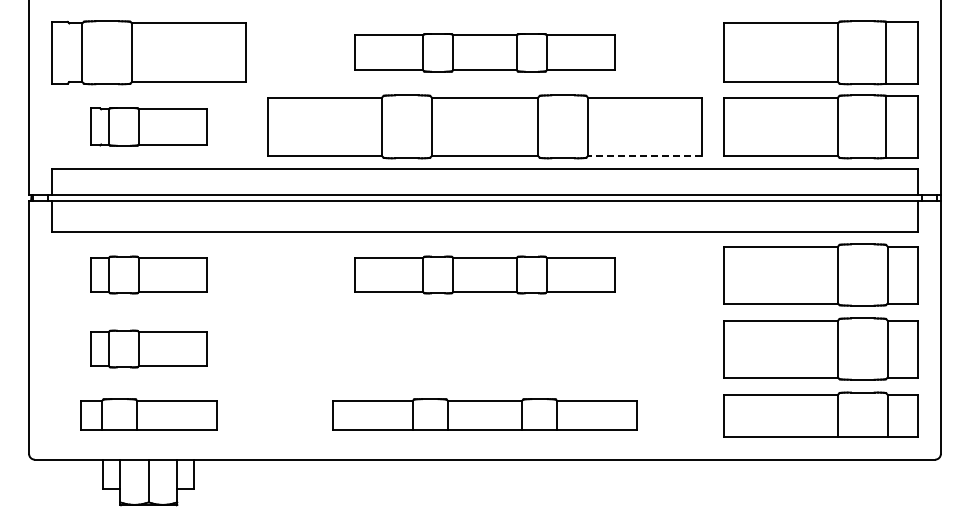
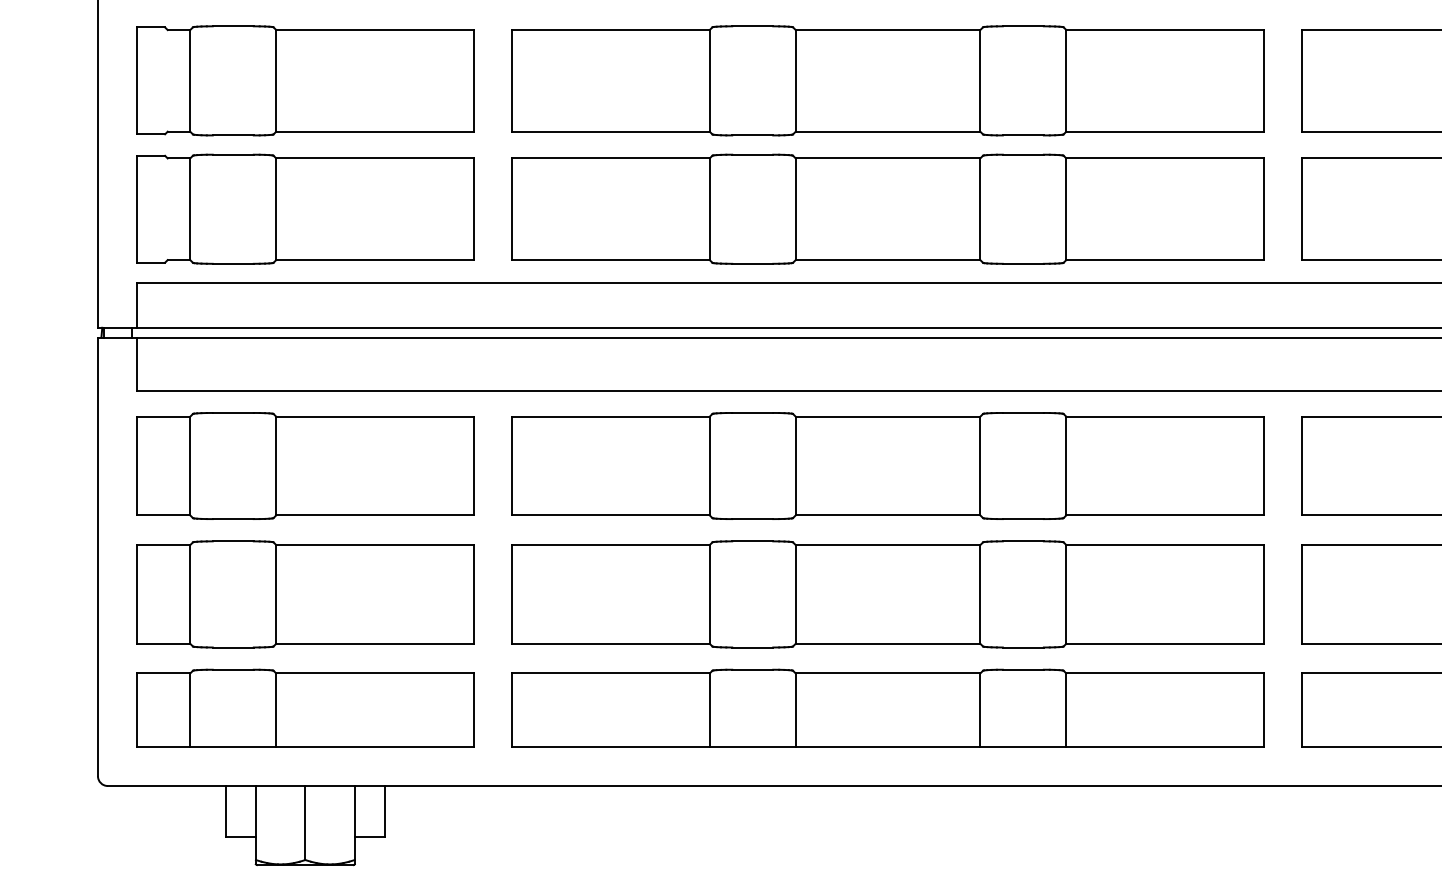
part: (484, 52) -> (887, 80), size x1.67
part: (148, 126) -> (304, 208), size x1.67
line: (644, 156) -> (1164, 260), dashed -> solid
part: (148, 274) -> (304, 465), size x1.67
part: (484, 274) -> (887, 465), size x1.67
part: (148, 348) -> (304, 593), size x1.67
part: (484, 348) -> (887, 593), added
part: (148, 414) -> (304, 707), size x1.43
part: (484, 414) -> (887, 707), size x1.43

